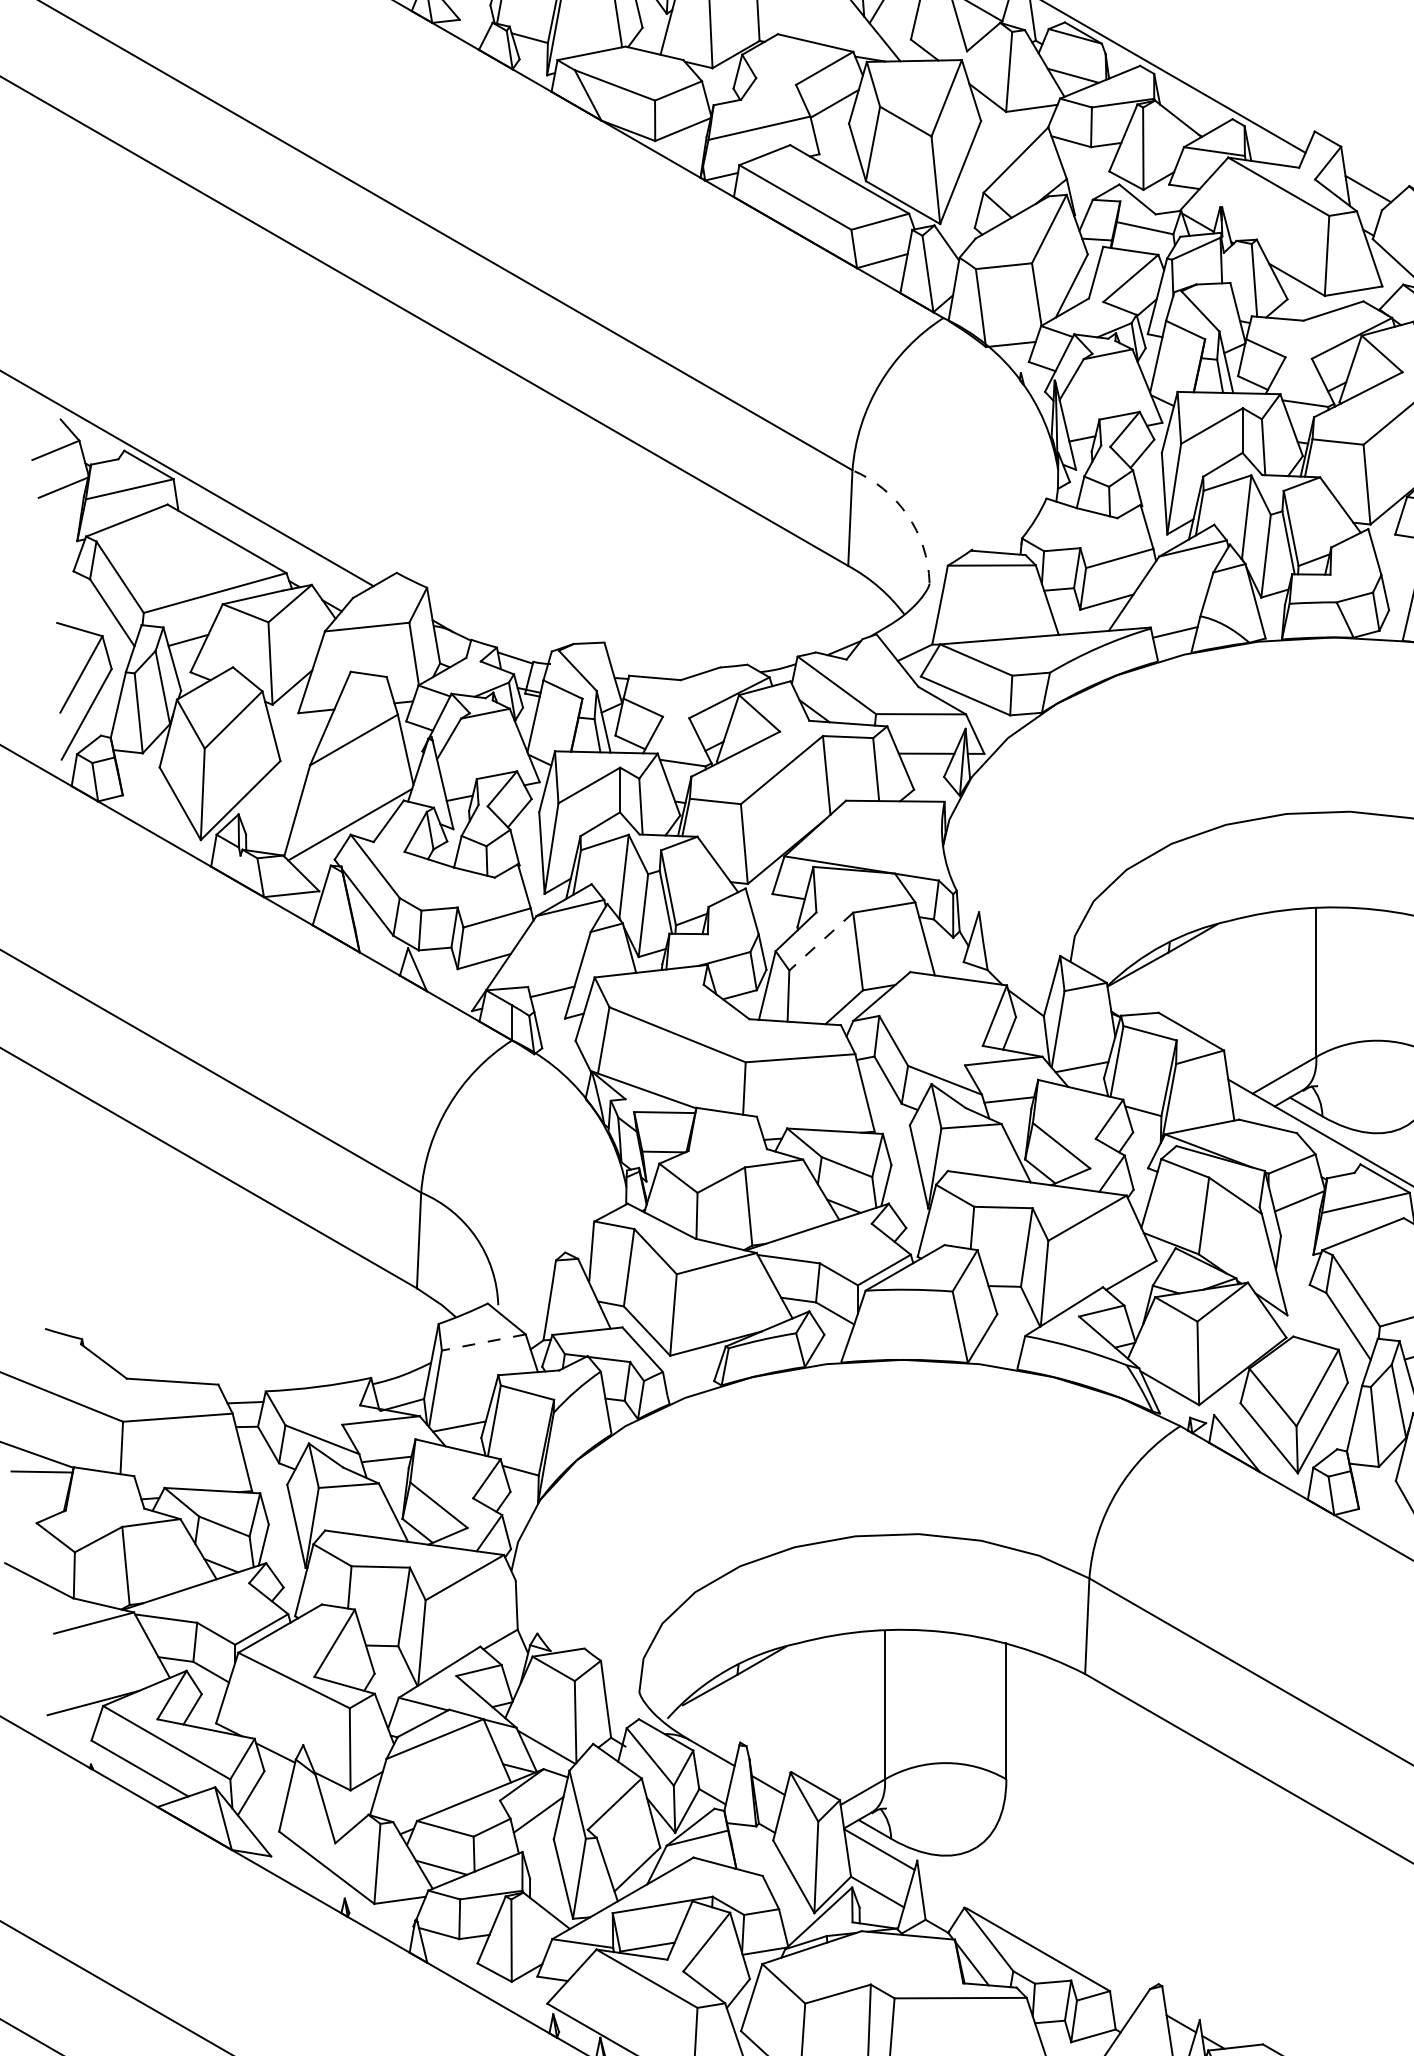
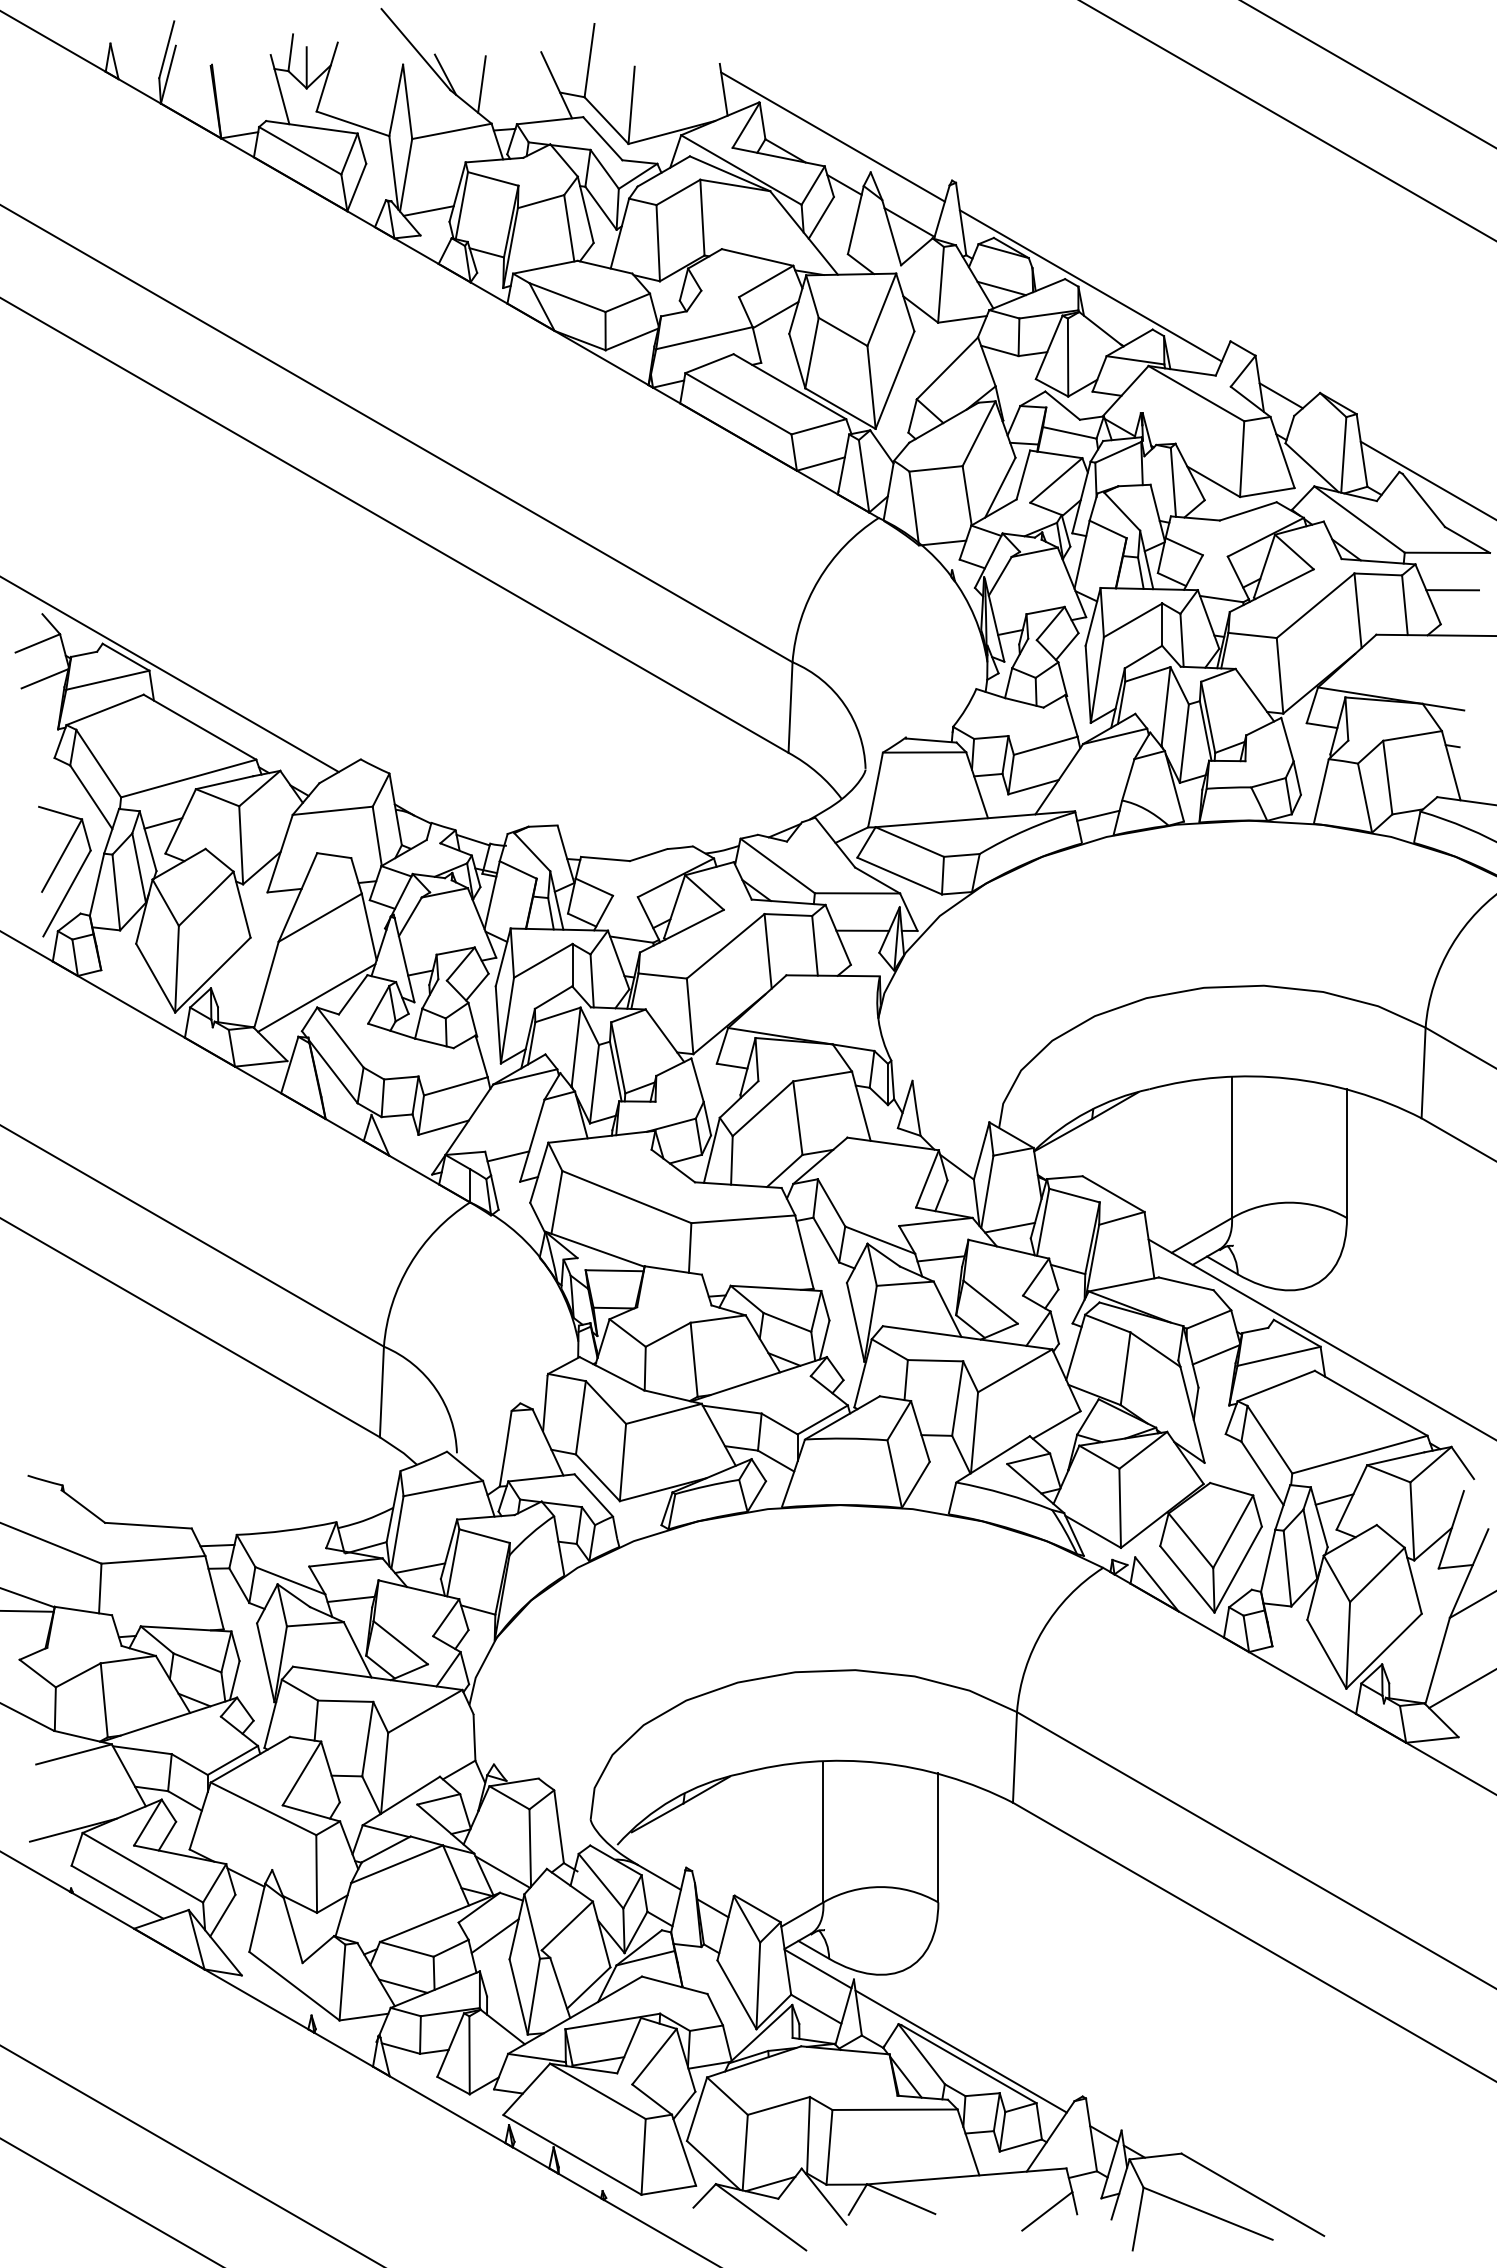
arc: (907, 514) -> (844, 704), dashed -> solid
line: (821, 941) -> (763, 1108), dashed -> solid
line: (483, 1342) -> (442, 1488), dashed -> solid
line: (1029, 1936) -> (960, 2051), added

